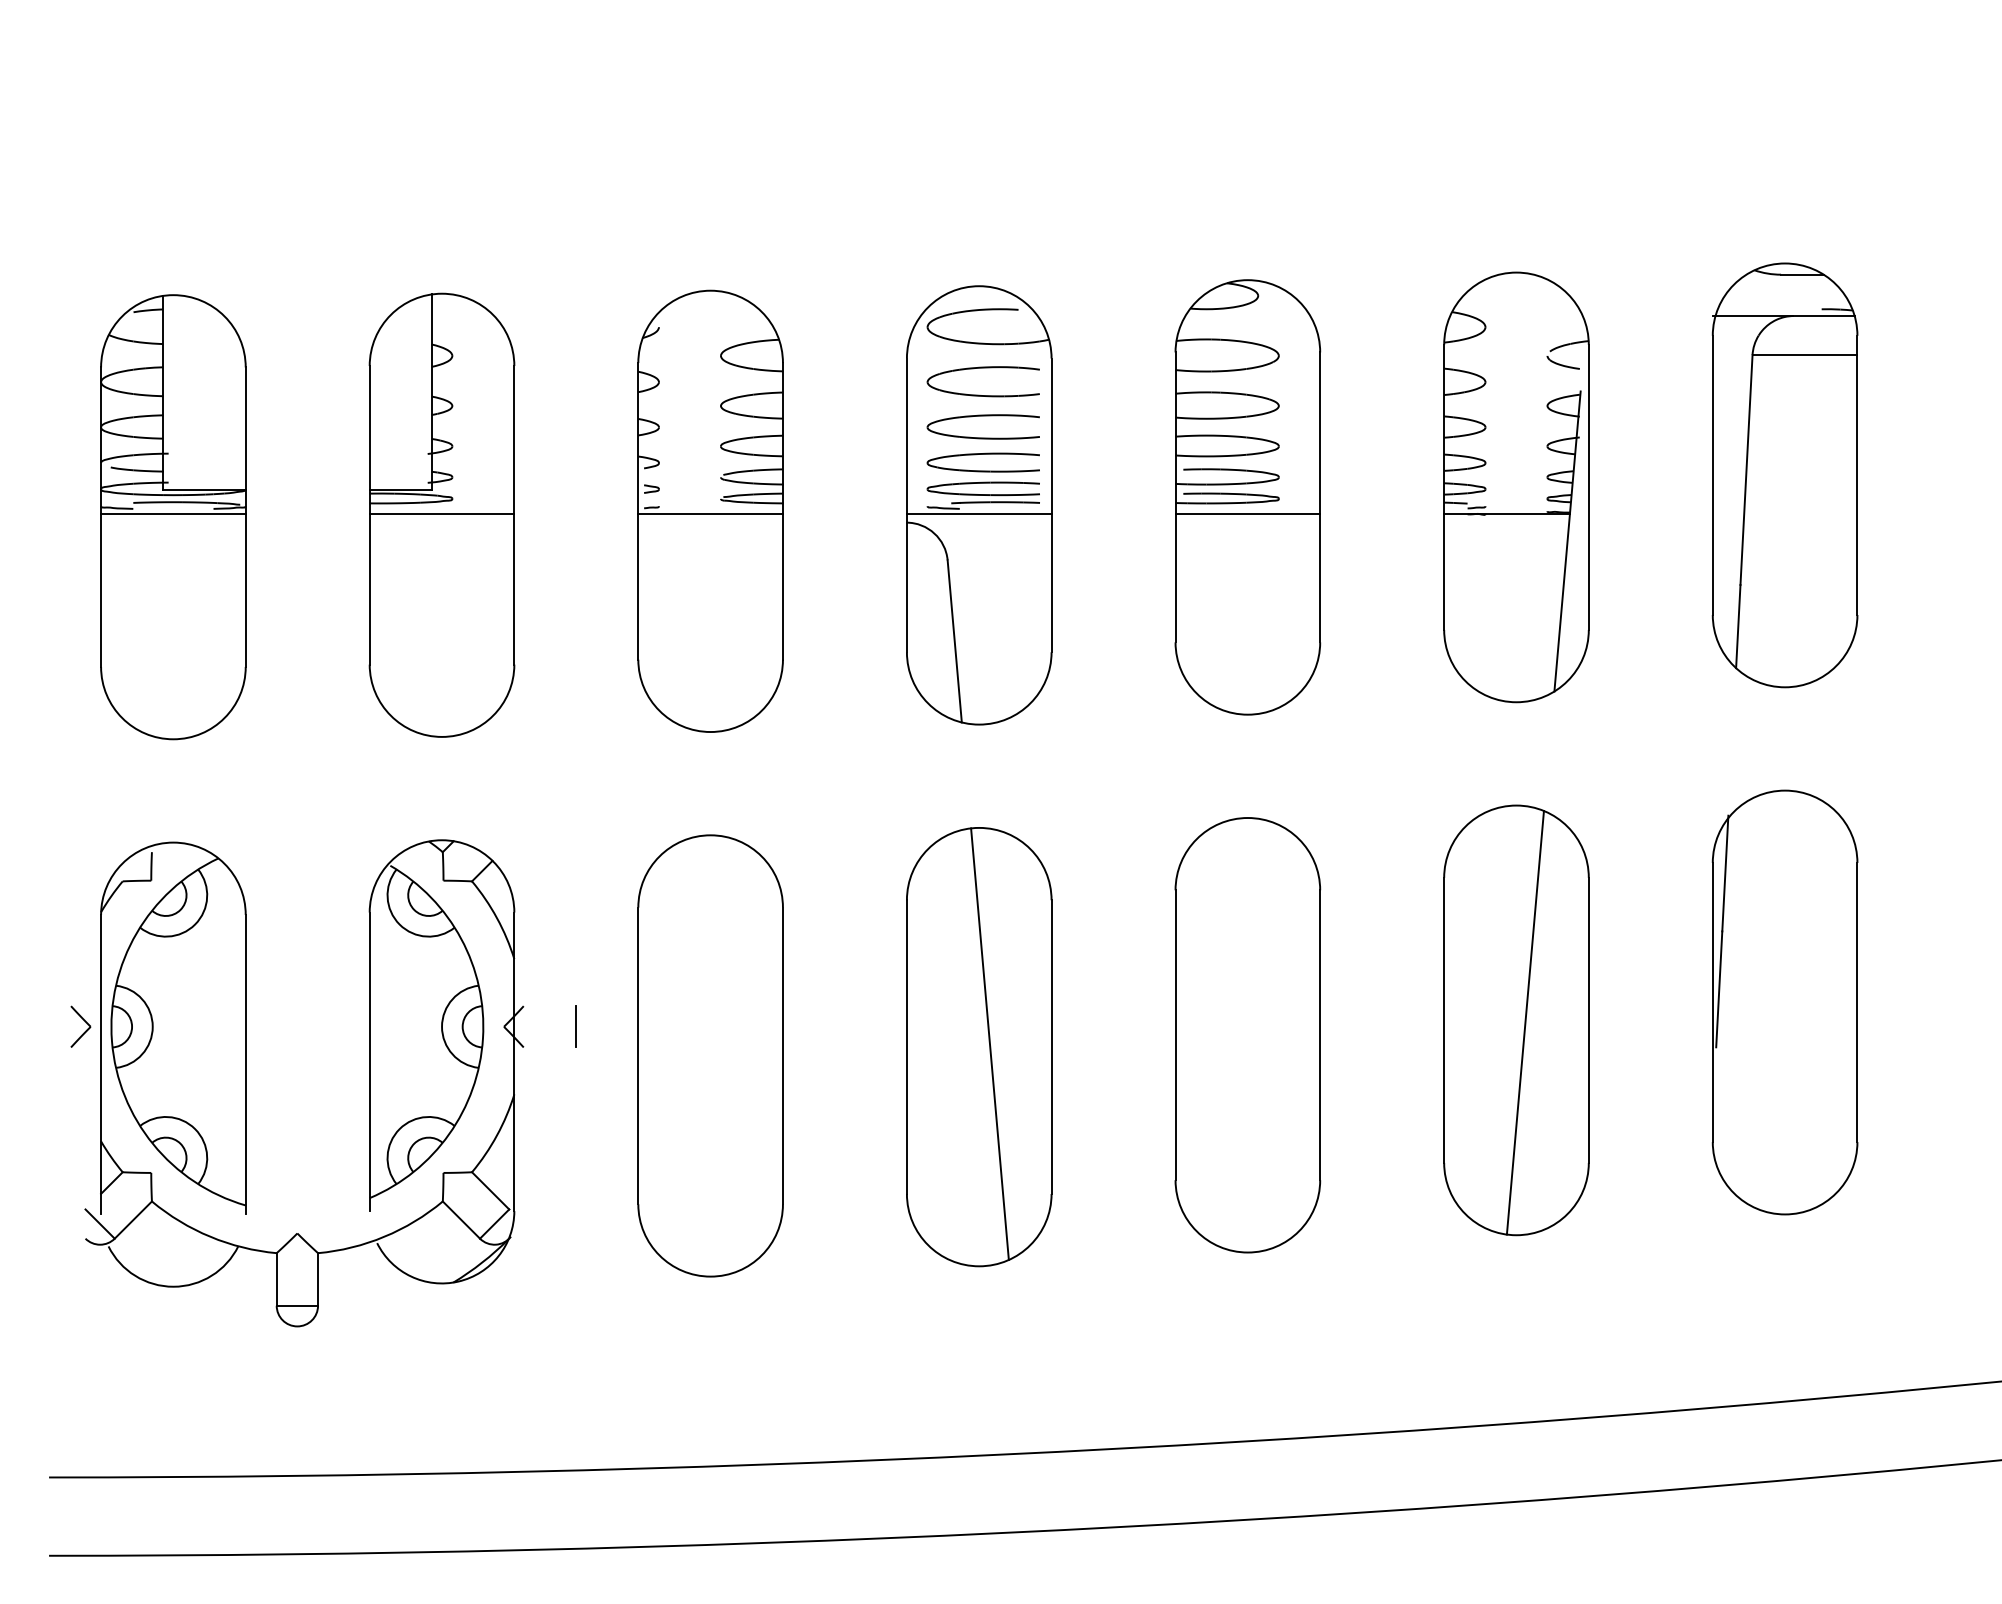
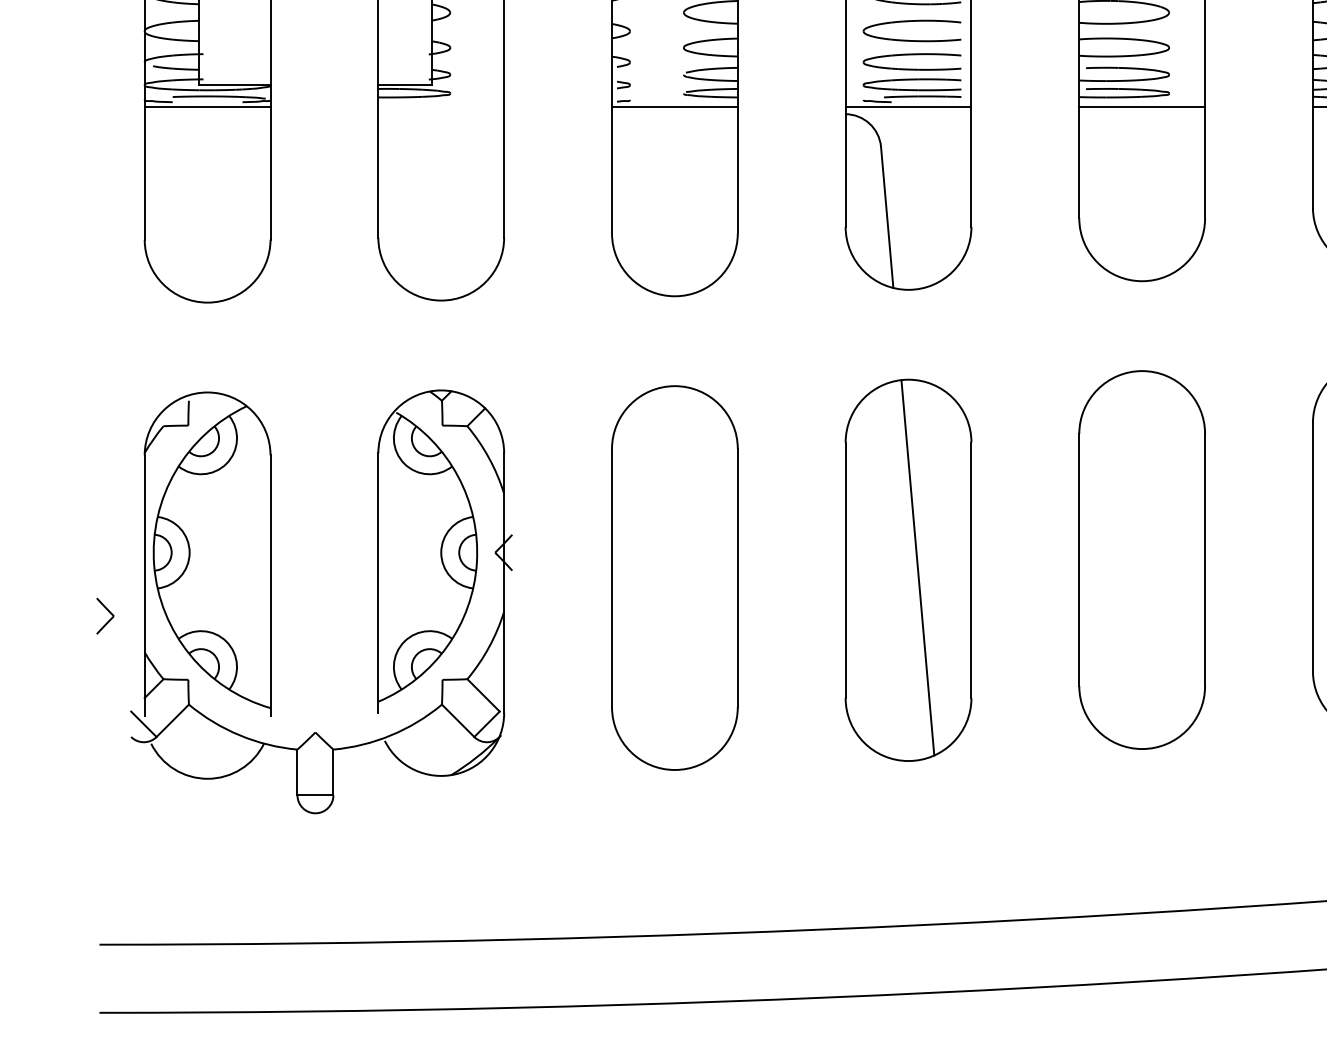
line: (441, 514) -> (440, 107), removed
part: (84, 1021) -> (108, 611), moved
line: (576, 1026) -> (558, 552), removed

